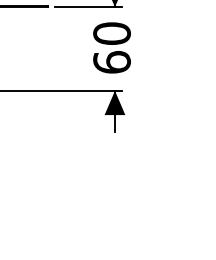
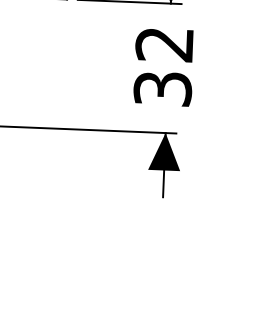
text: (111, 47) -> (162, 65), 60 -> 32

